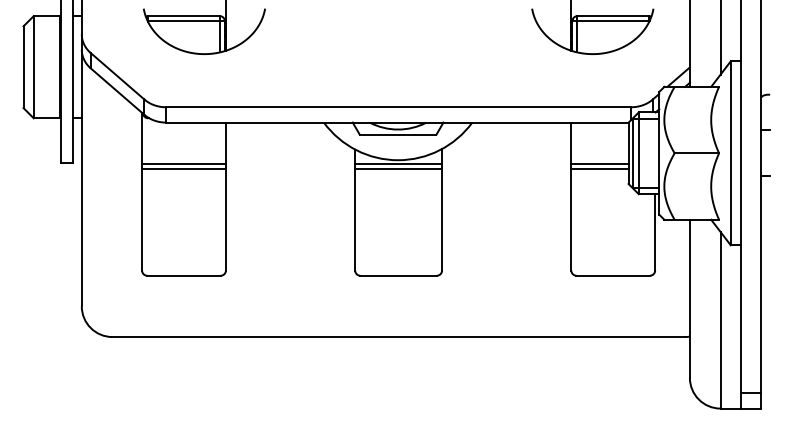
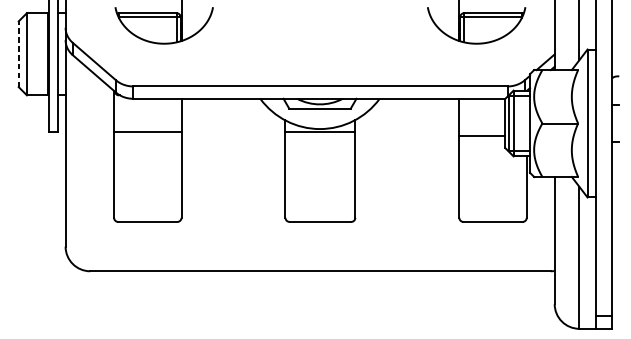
line: (23, 67) -> (18, 54), solid -> dashed
line: (599, 164) -> (481, 132), removed
line: (183, 169) -> (147, 136), removed
line: (398, 169) -> (320, 136), removed

